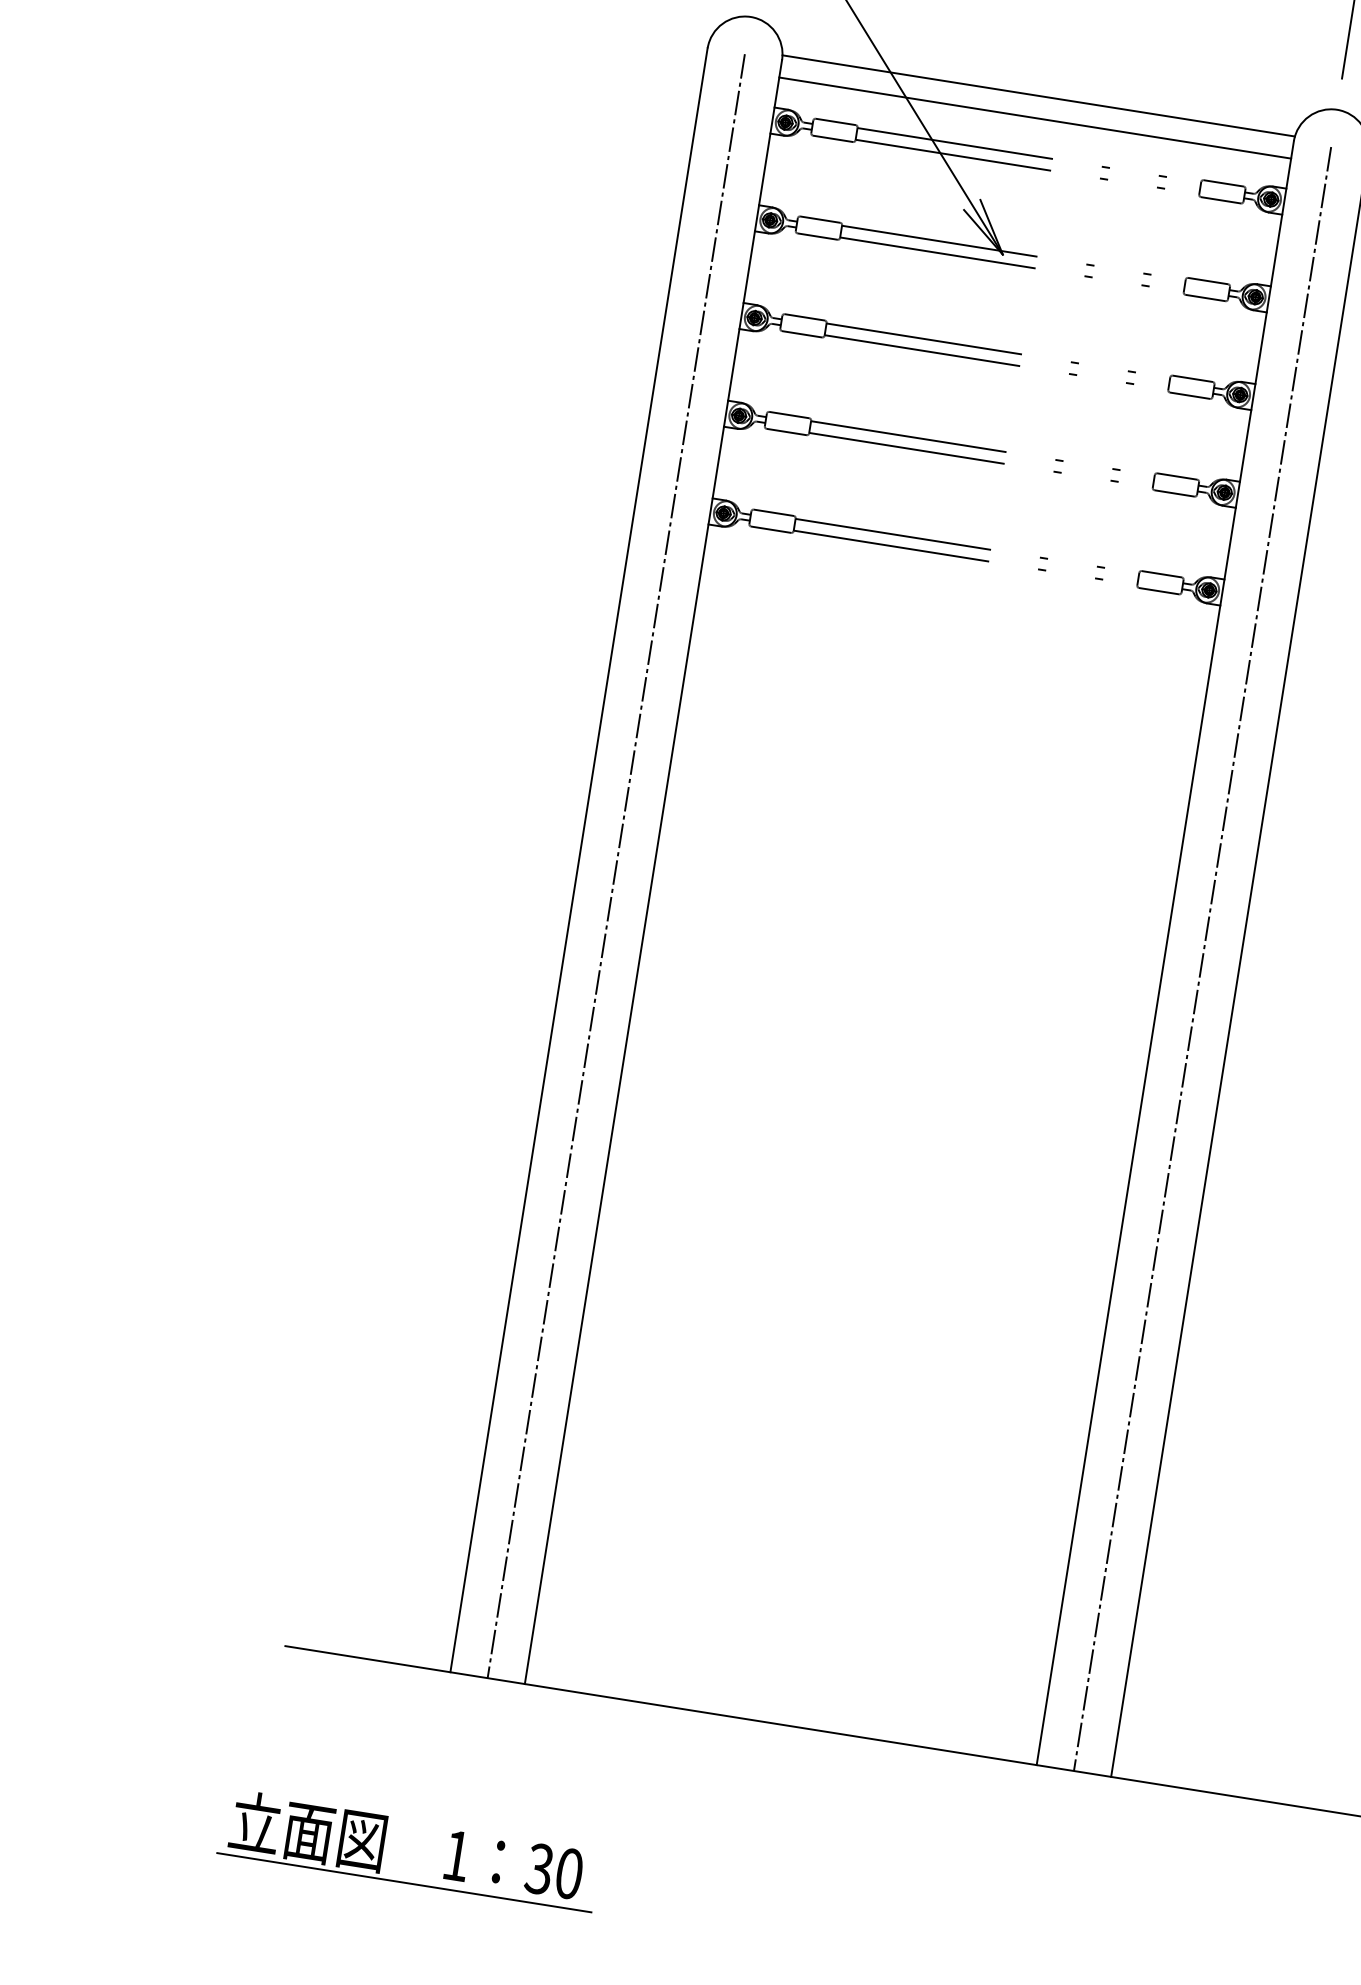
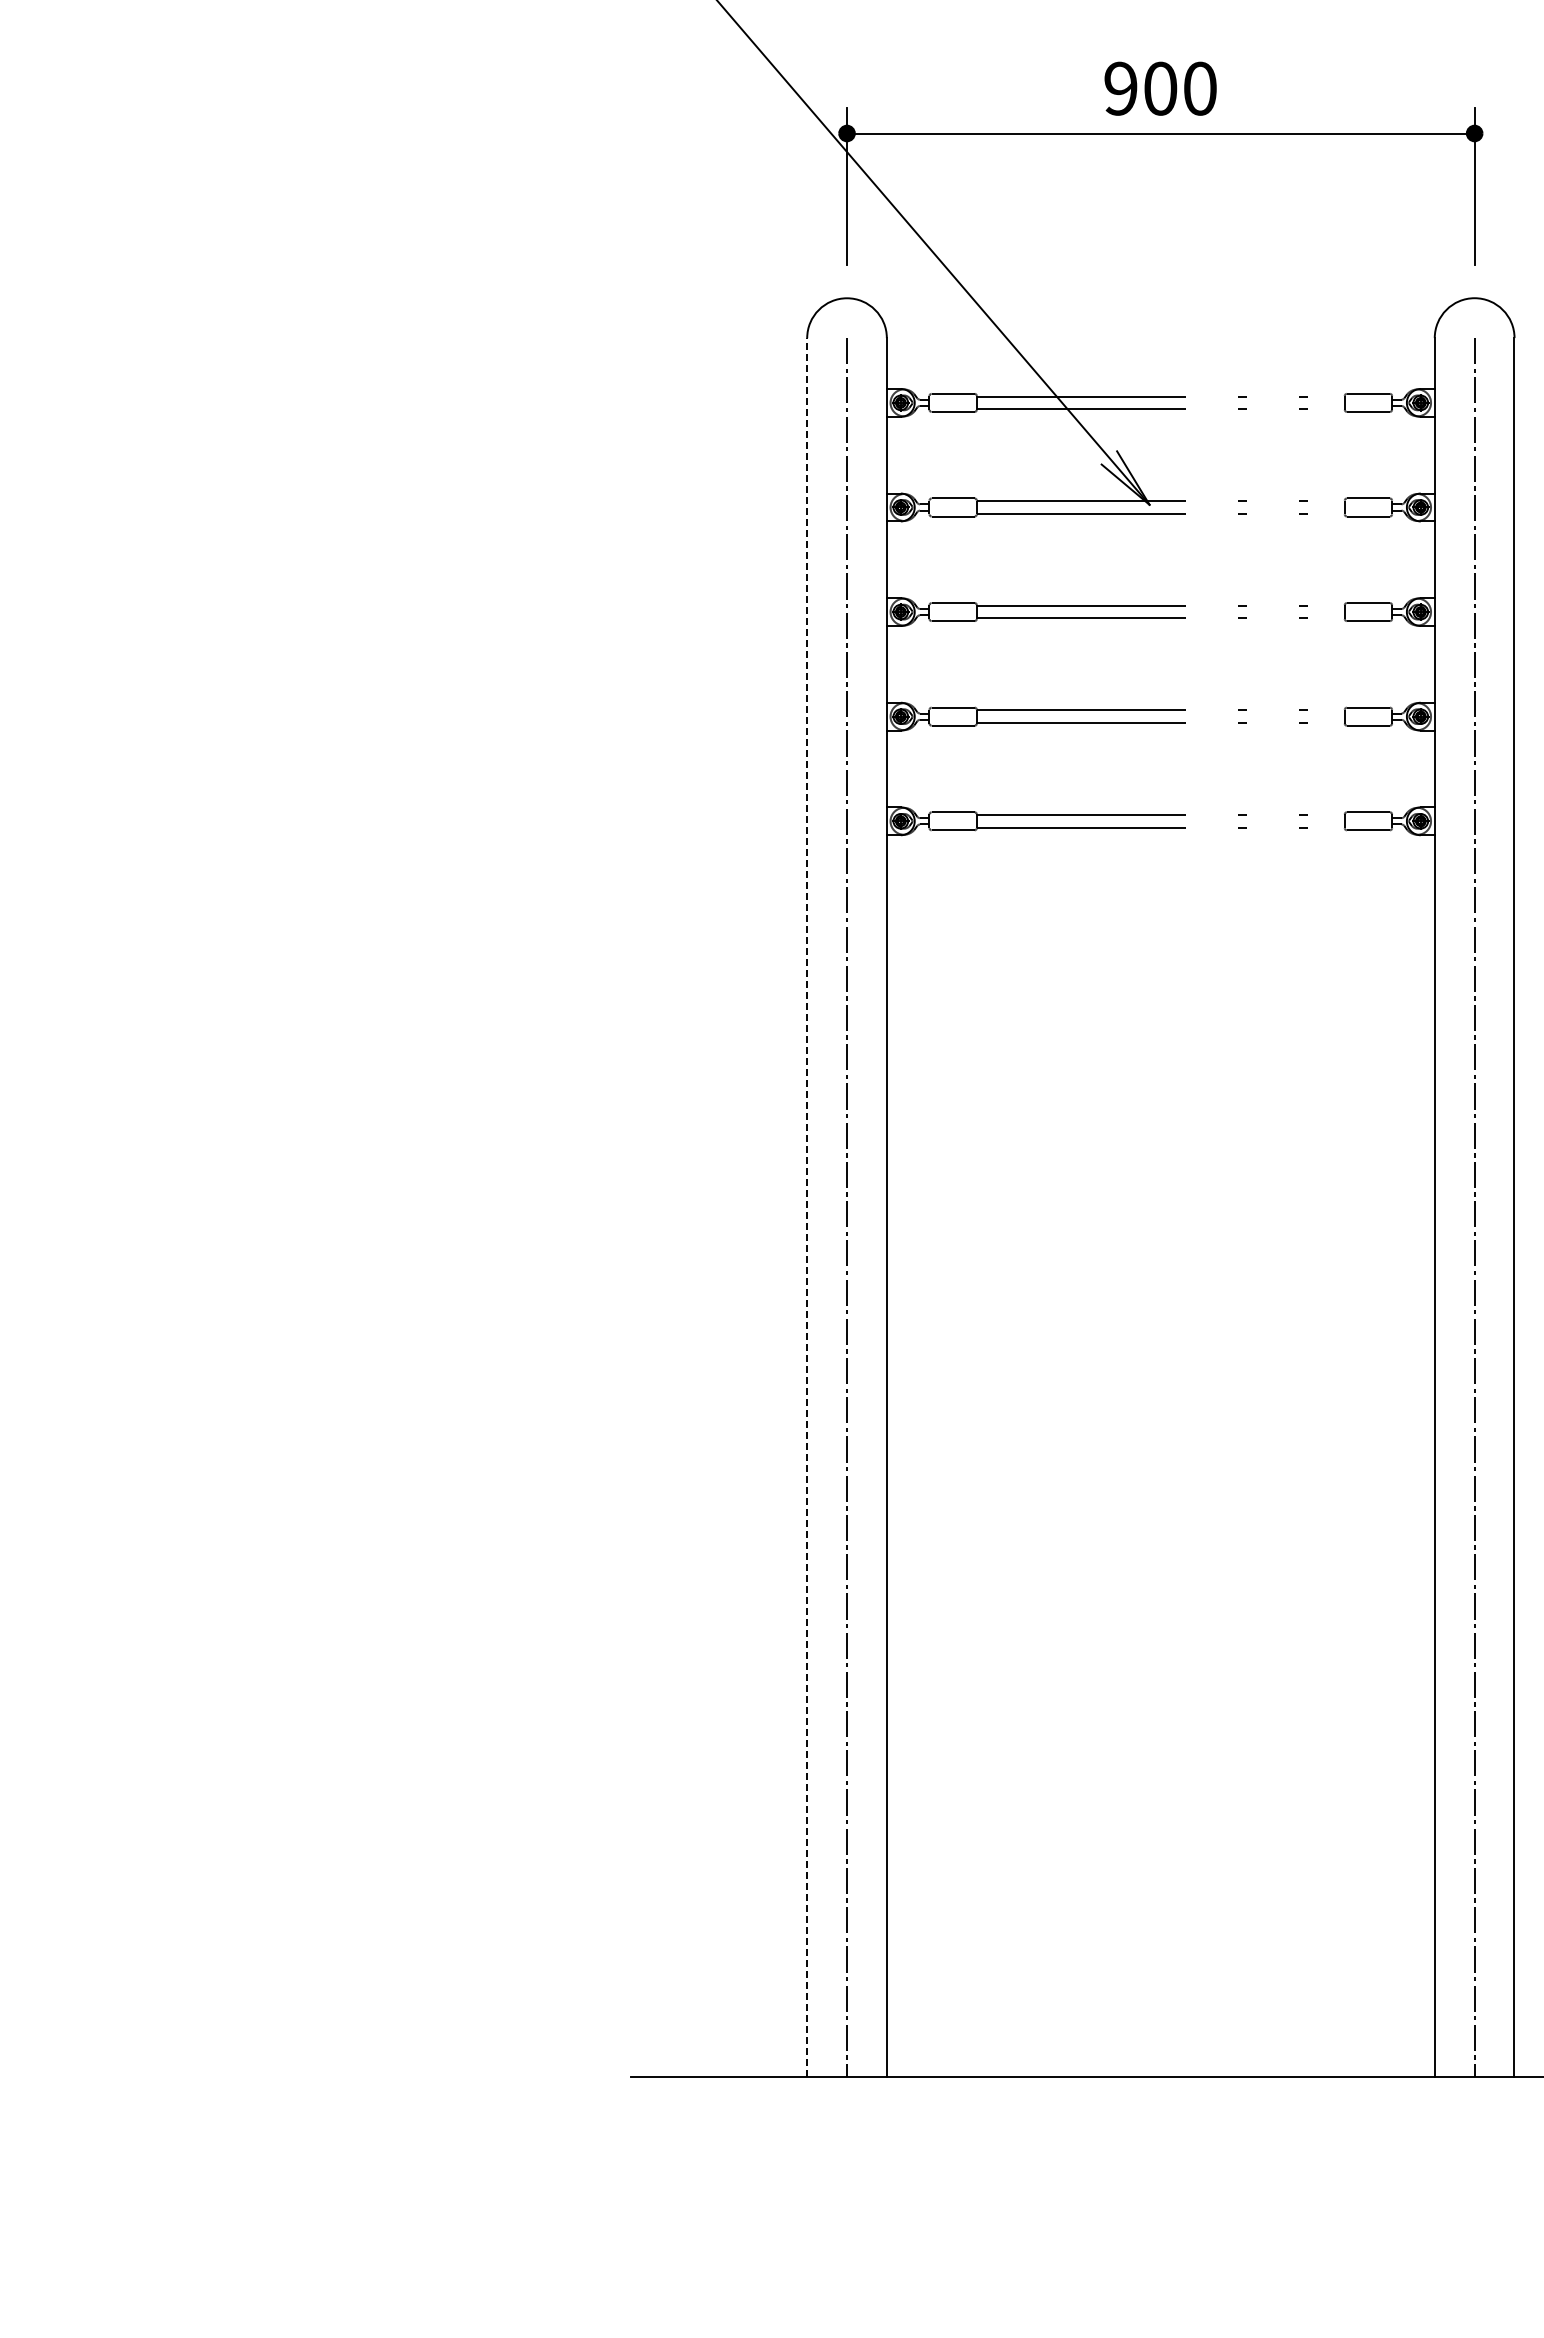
line: (1038, 96) -> (1160, 333), removed
line: (1034, 117) -> (1160, 356), removed
line: (579, 859) -> (807, 1206), solid -> dashed
part: (384, 1845) -> (766, 2268), removed

